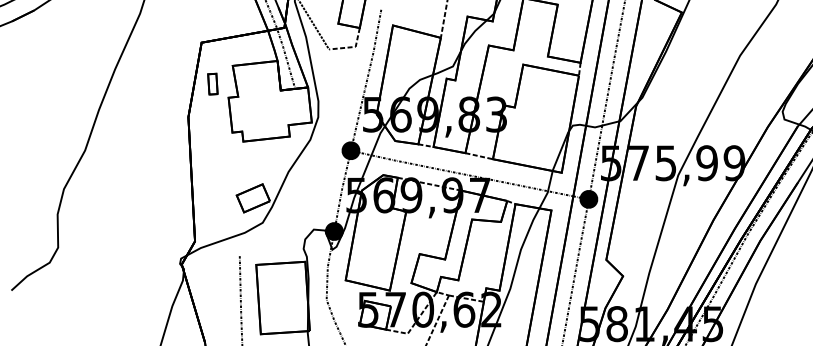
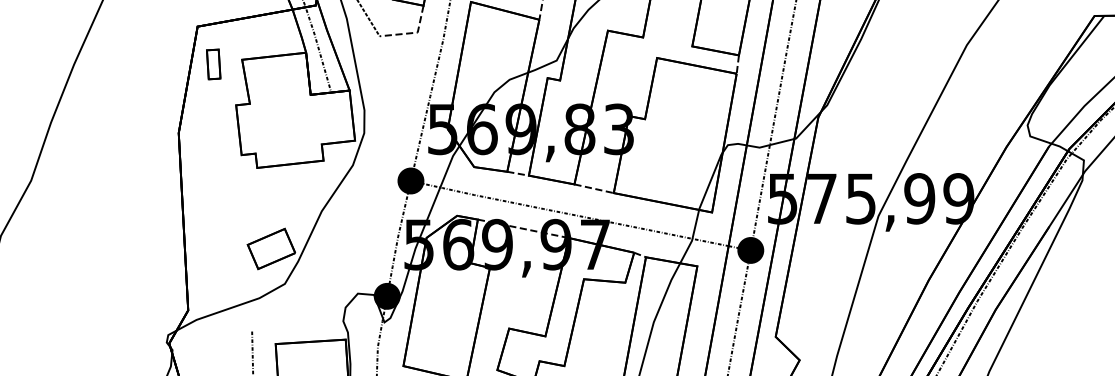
part: (212, 83) -> (213, 63), moved

